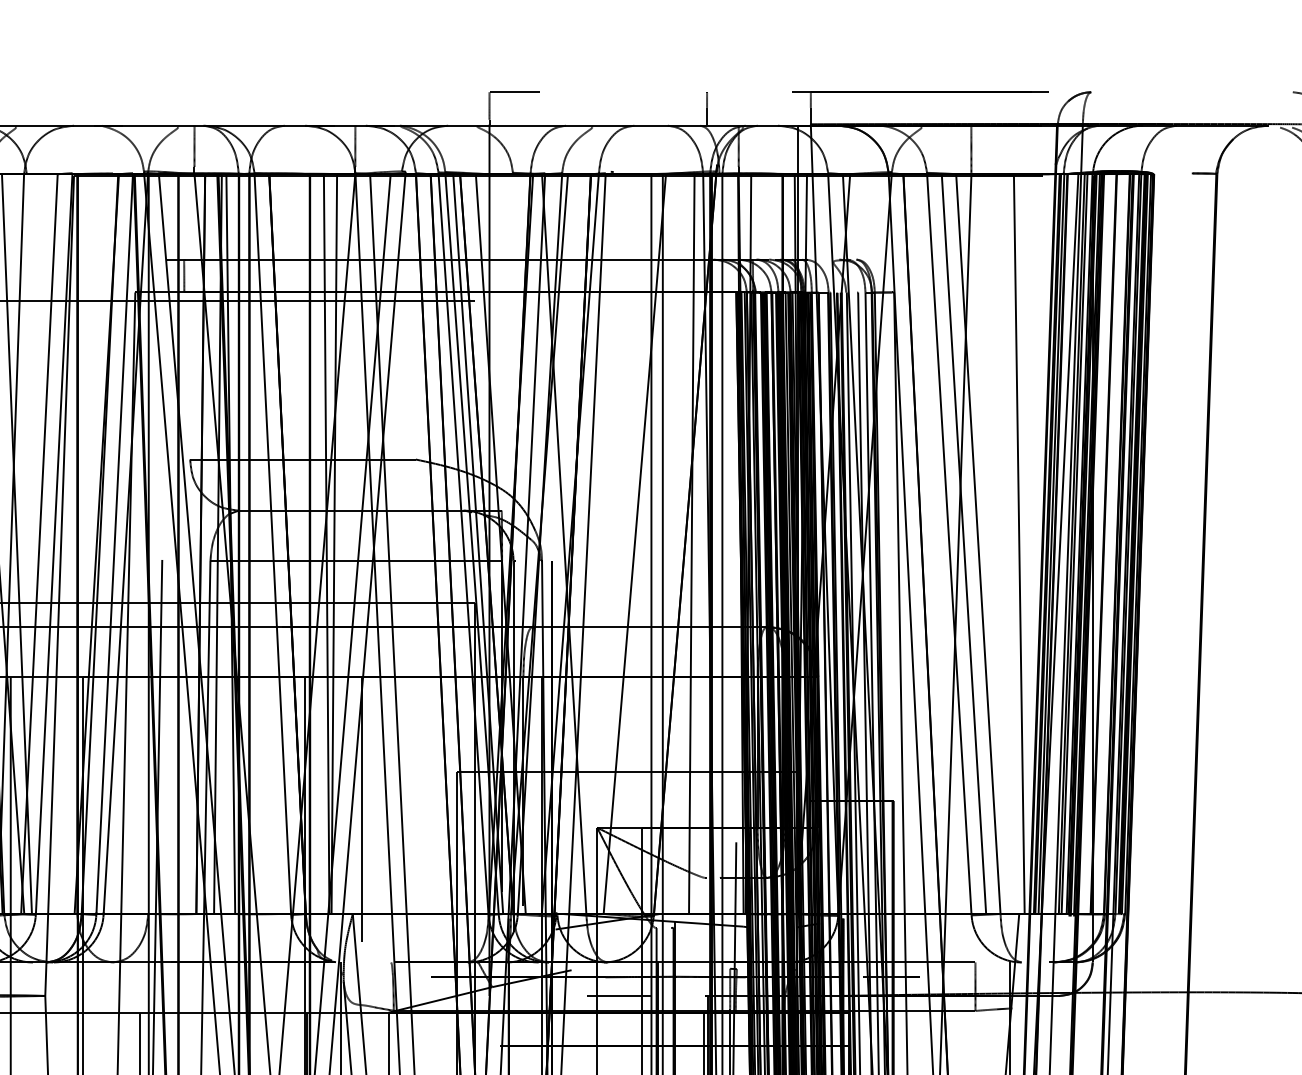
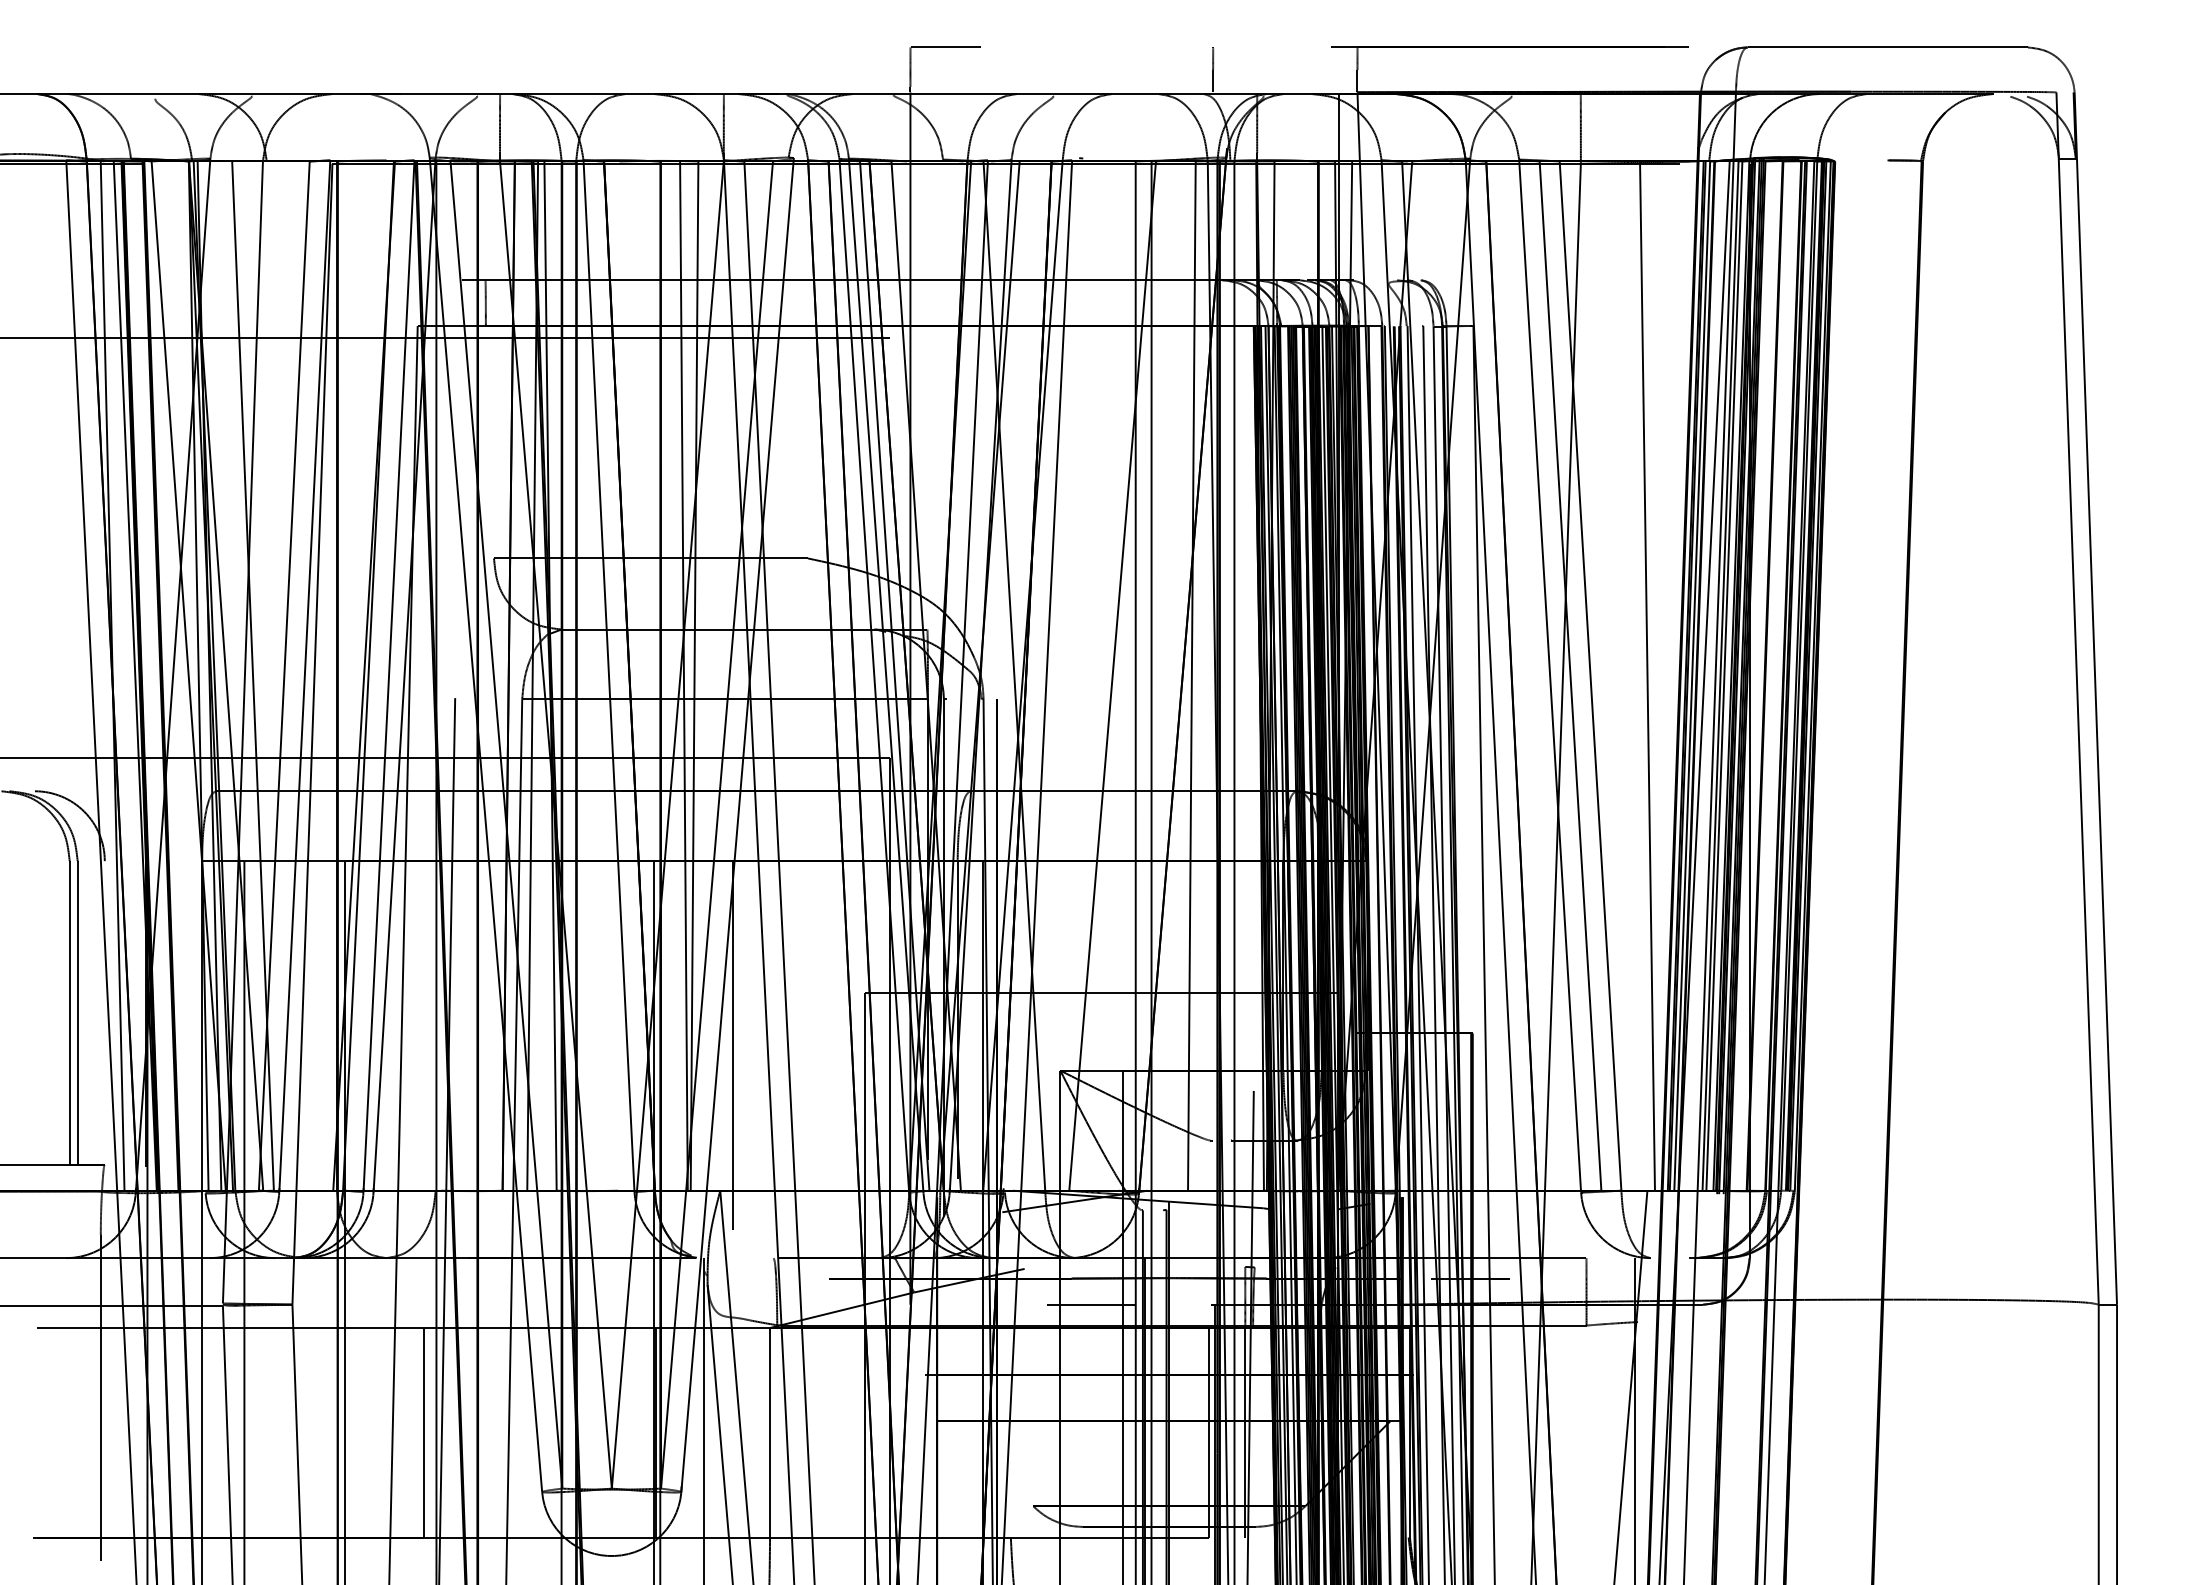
line: (1191, 92) -> (1887, 47), added

